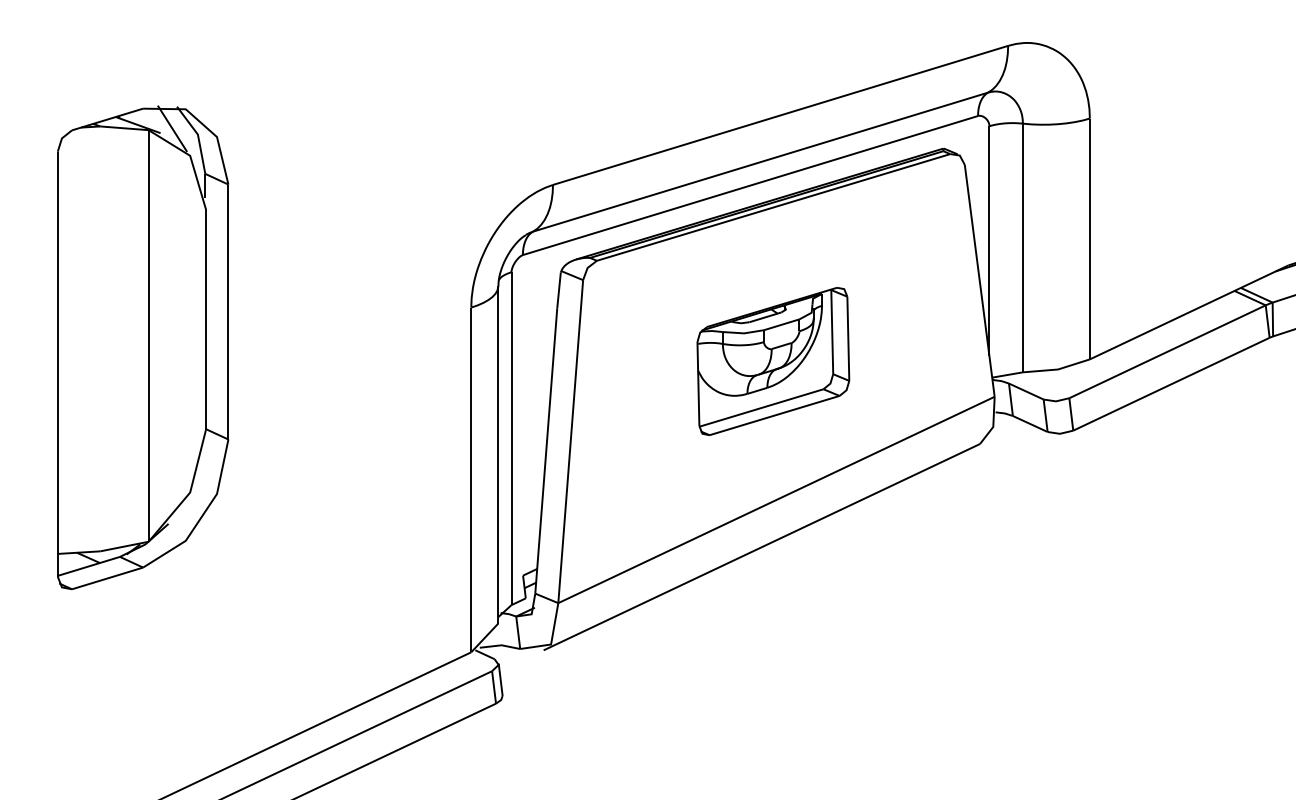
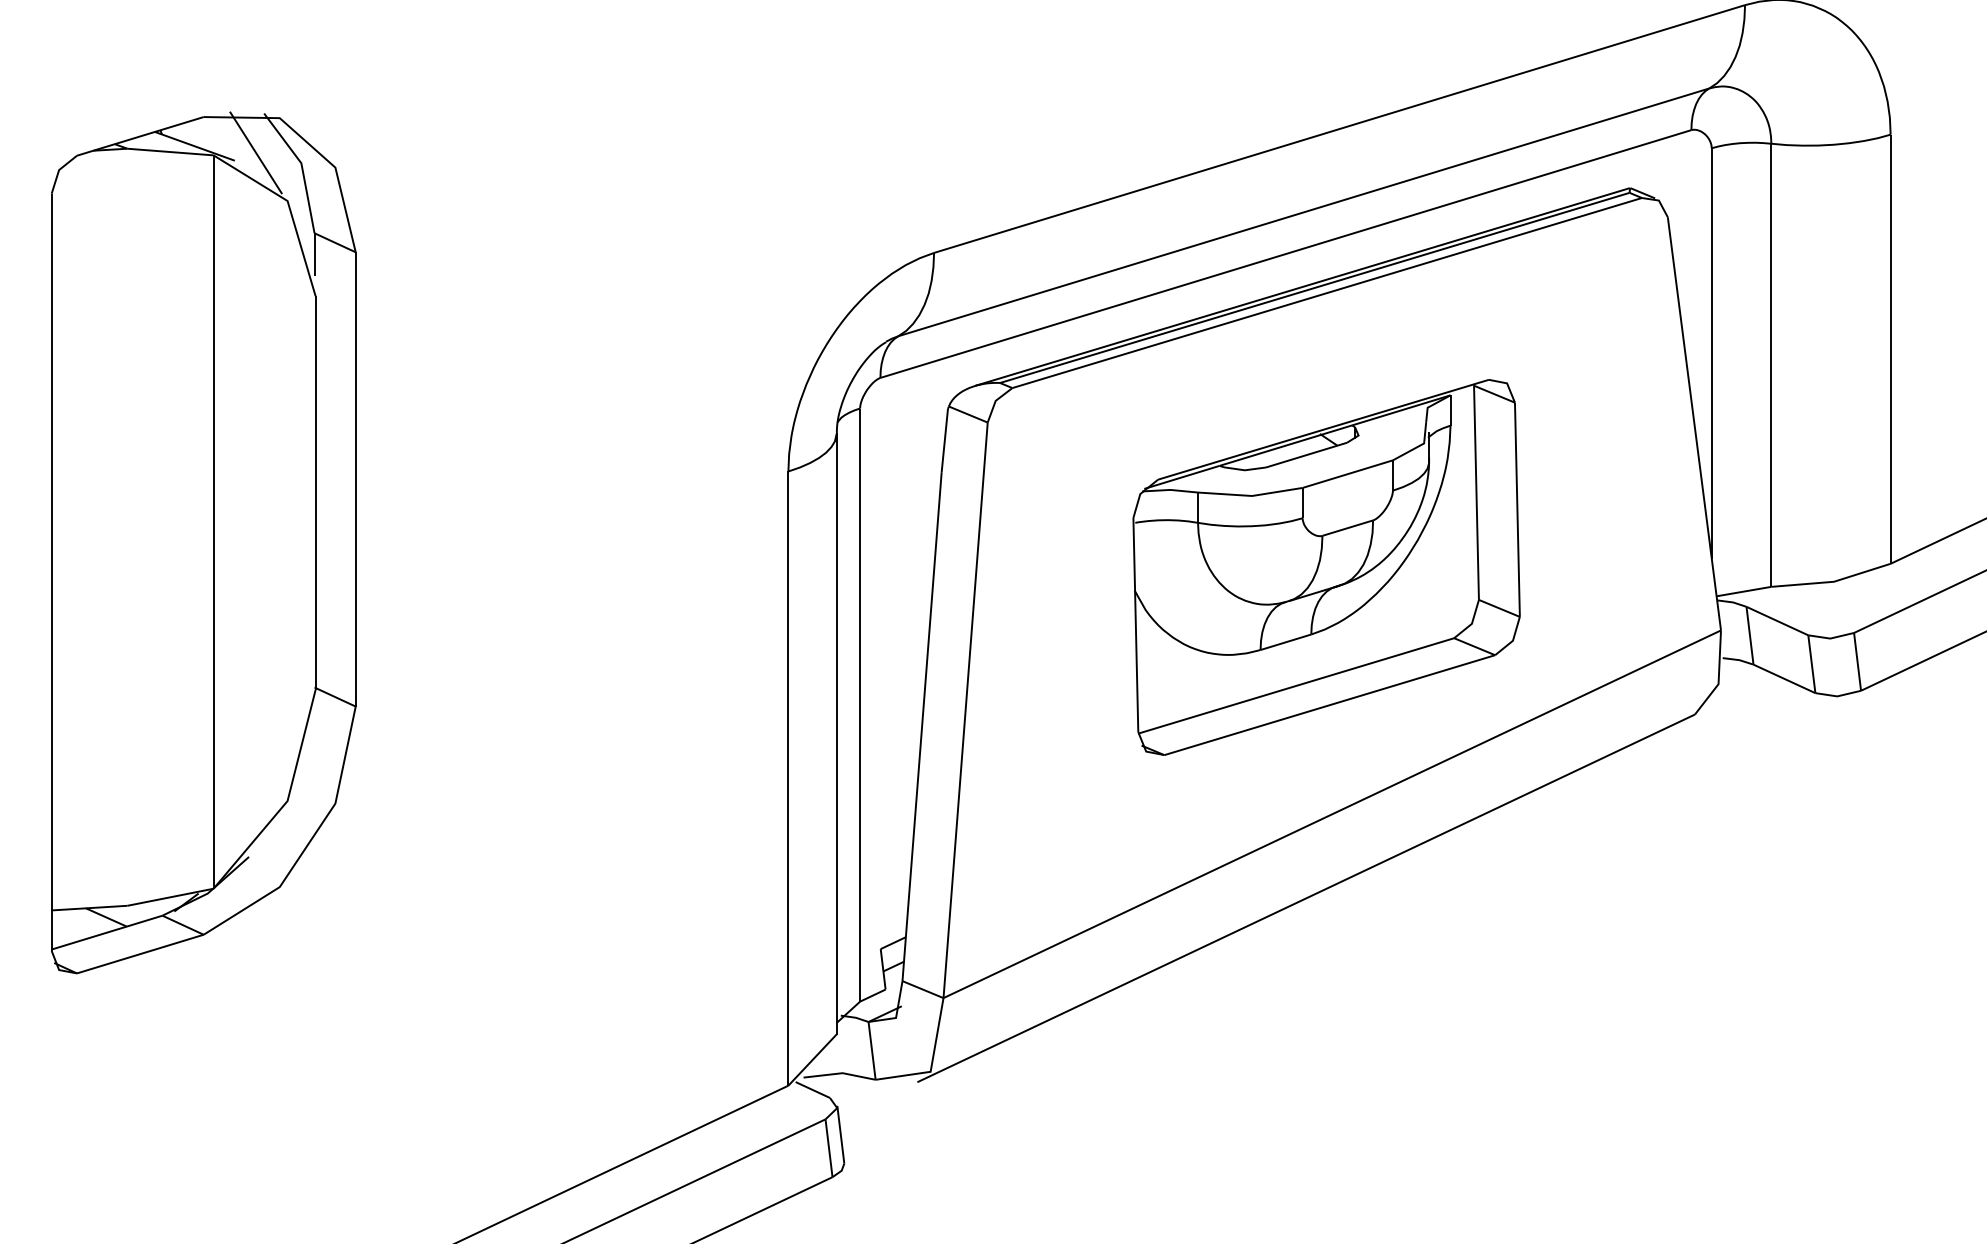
part: (773, 361) -> (1326, 567), size x1.43

